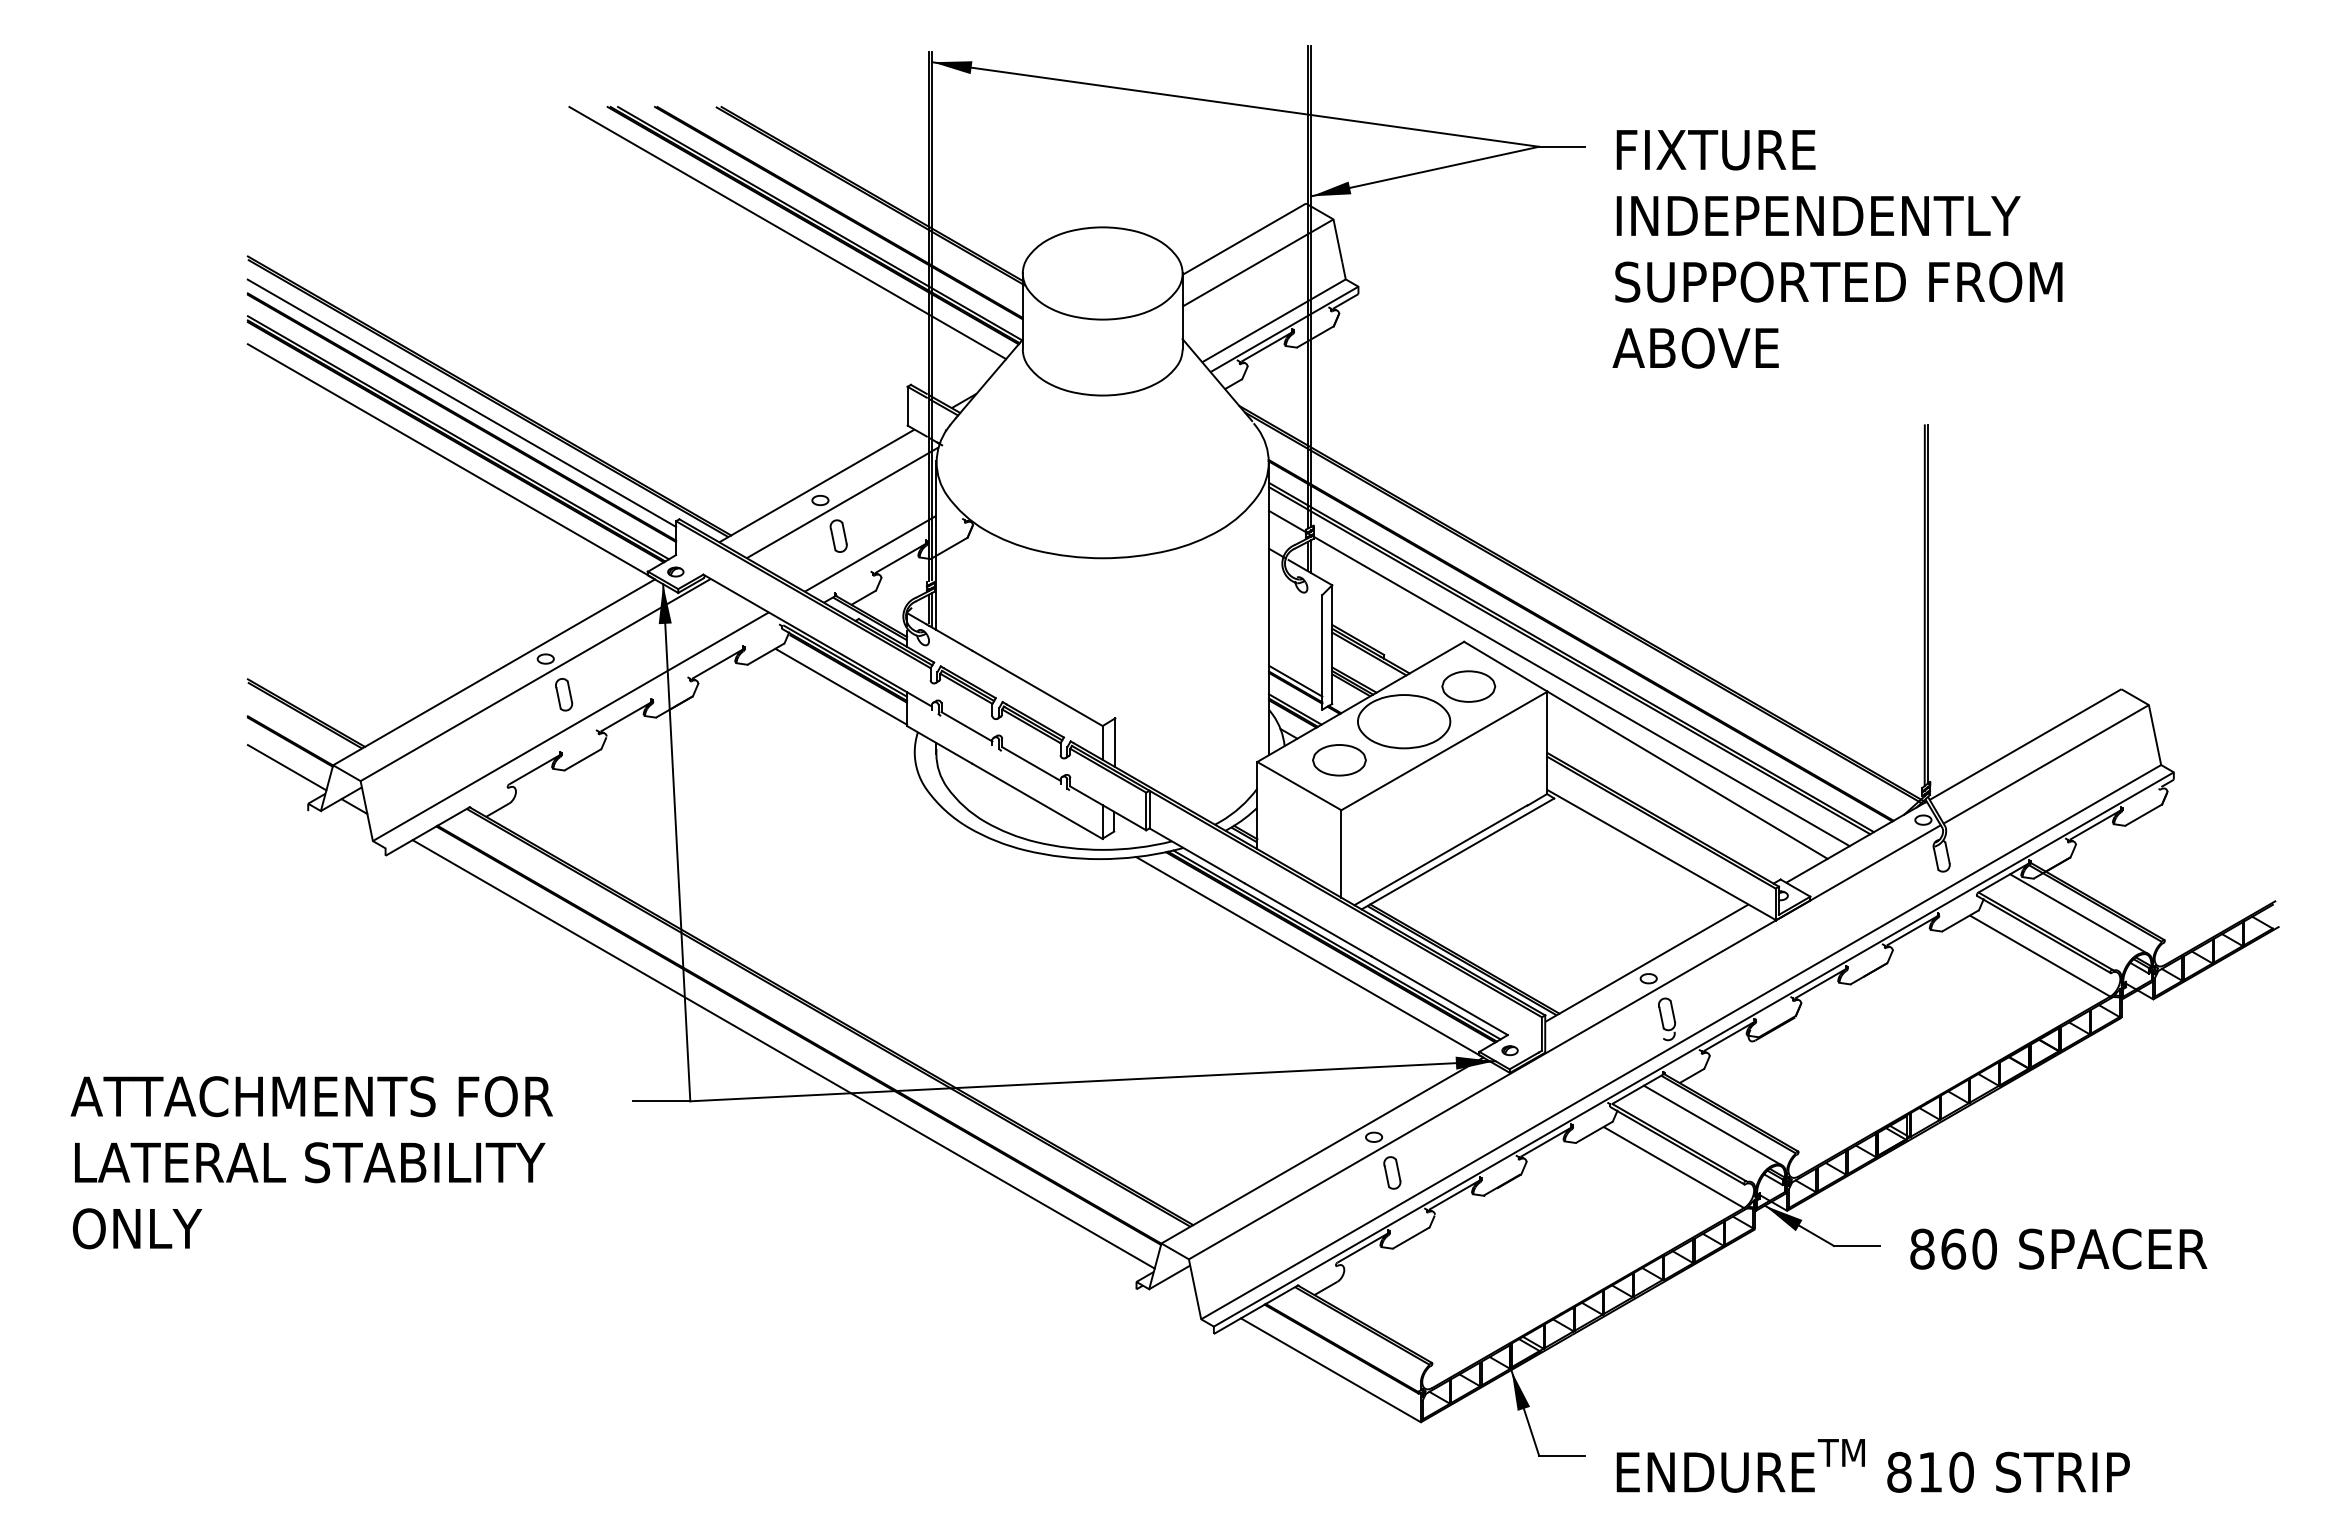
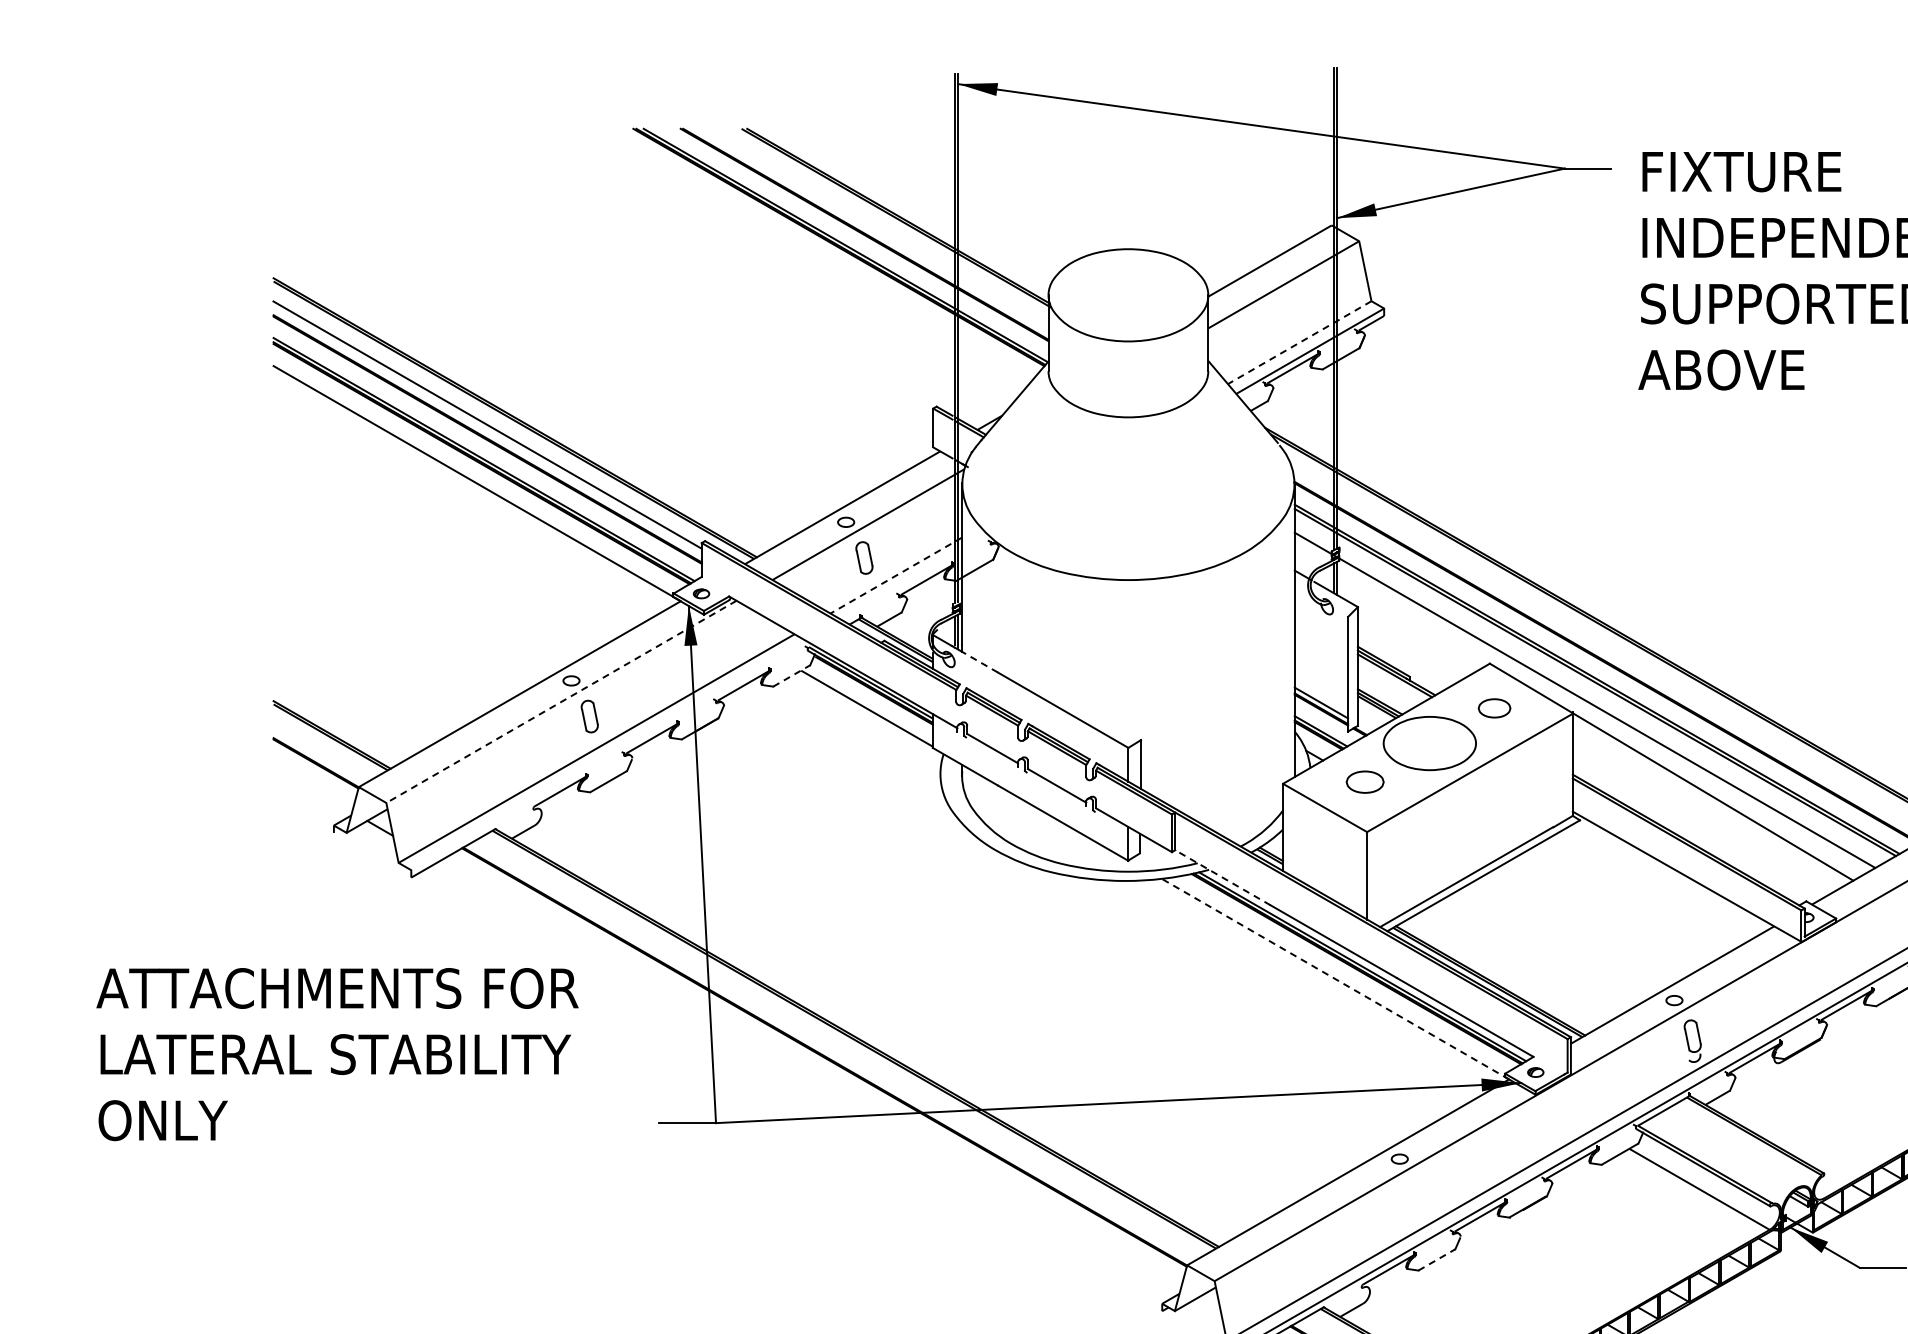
line: (787, 233) -> (813, 255), removed
line: (1274, 320) -> (1300, 342), solid -> dashed
line: (870, 553) -> (896, 575), solid -> dashed
line: (954, 640) -> (980, 662), solid -> dashed
line: (766, 653) -> (792, 675), solid -> dashed
line: (535, 680) -> (561, 702), solid -> dashed
part: (1468, 686) -> (1494, 708), size x0.6
part: (1339, 760) -> (1365, 782), size x0.7
line: (286, 767) -> (312, 789), removed
line: (1196, 855) -> (1222, 877), solid -> dashed
line: (1309, 957) -> (1335, 979), solid -> dashed
line: (783, 1054) -> (809, 1076), removed
line: (1711, 1124) -> (1737, 1146), removed
text: (311, 1162) -> (337, 1054), moved
part: (1392, 1172) -> (1418, 1194), removed
line: (1411, 1237) -> (1437, 1259), solid -> dashed

